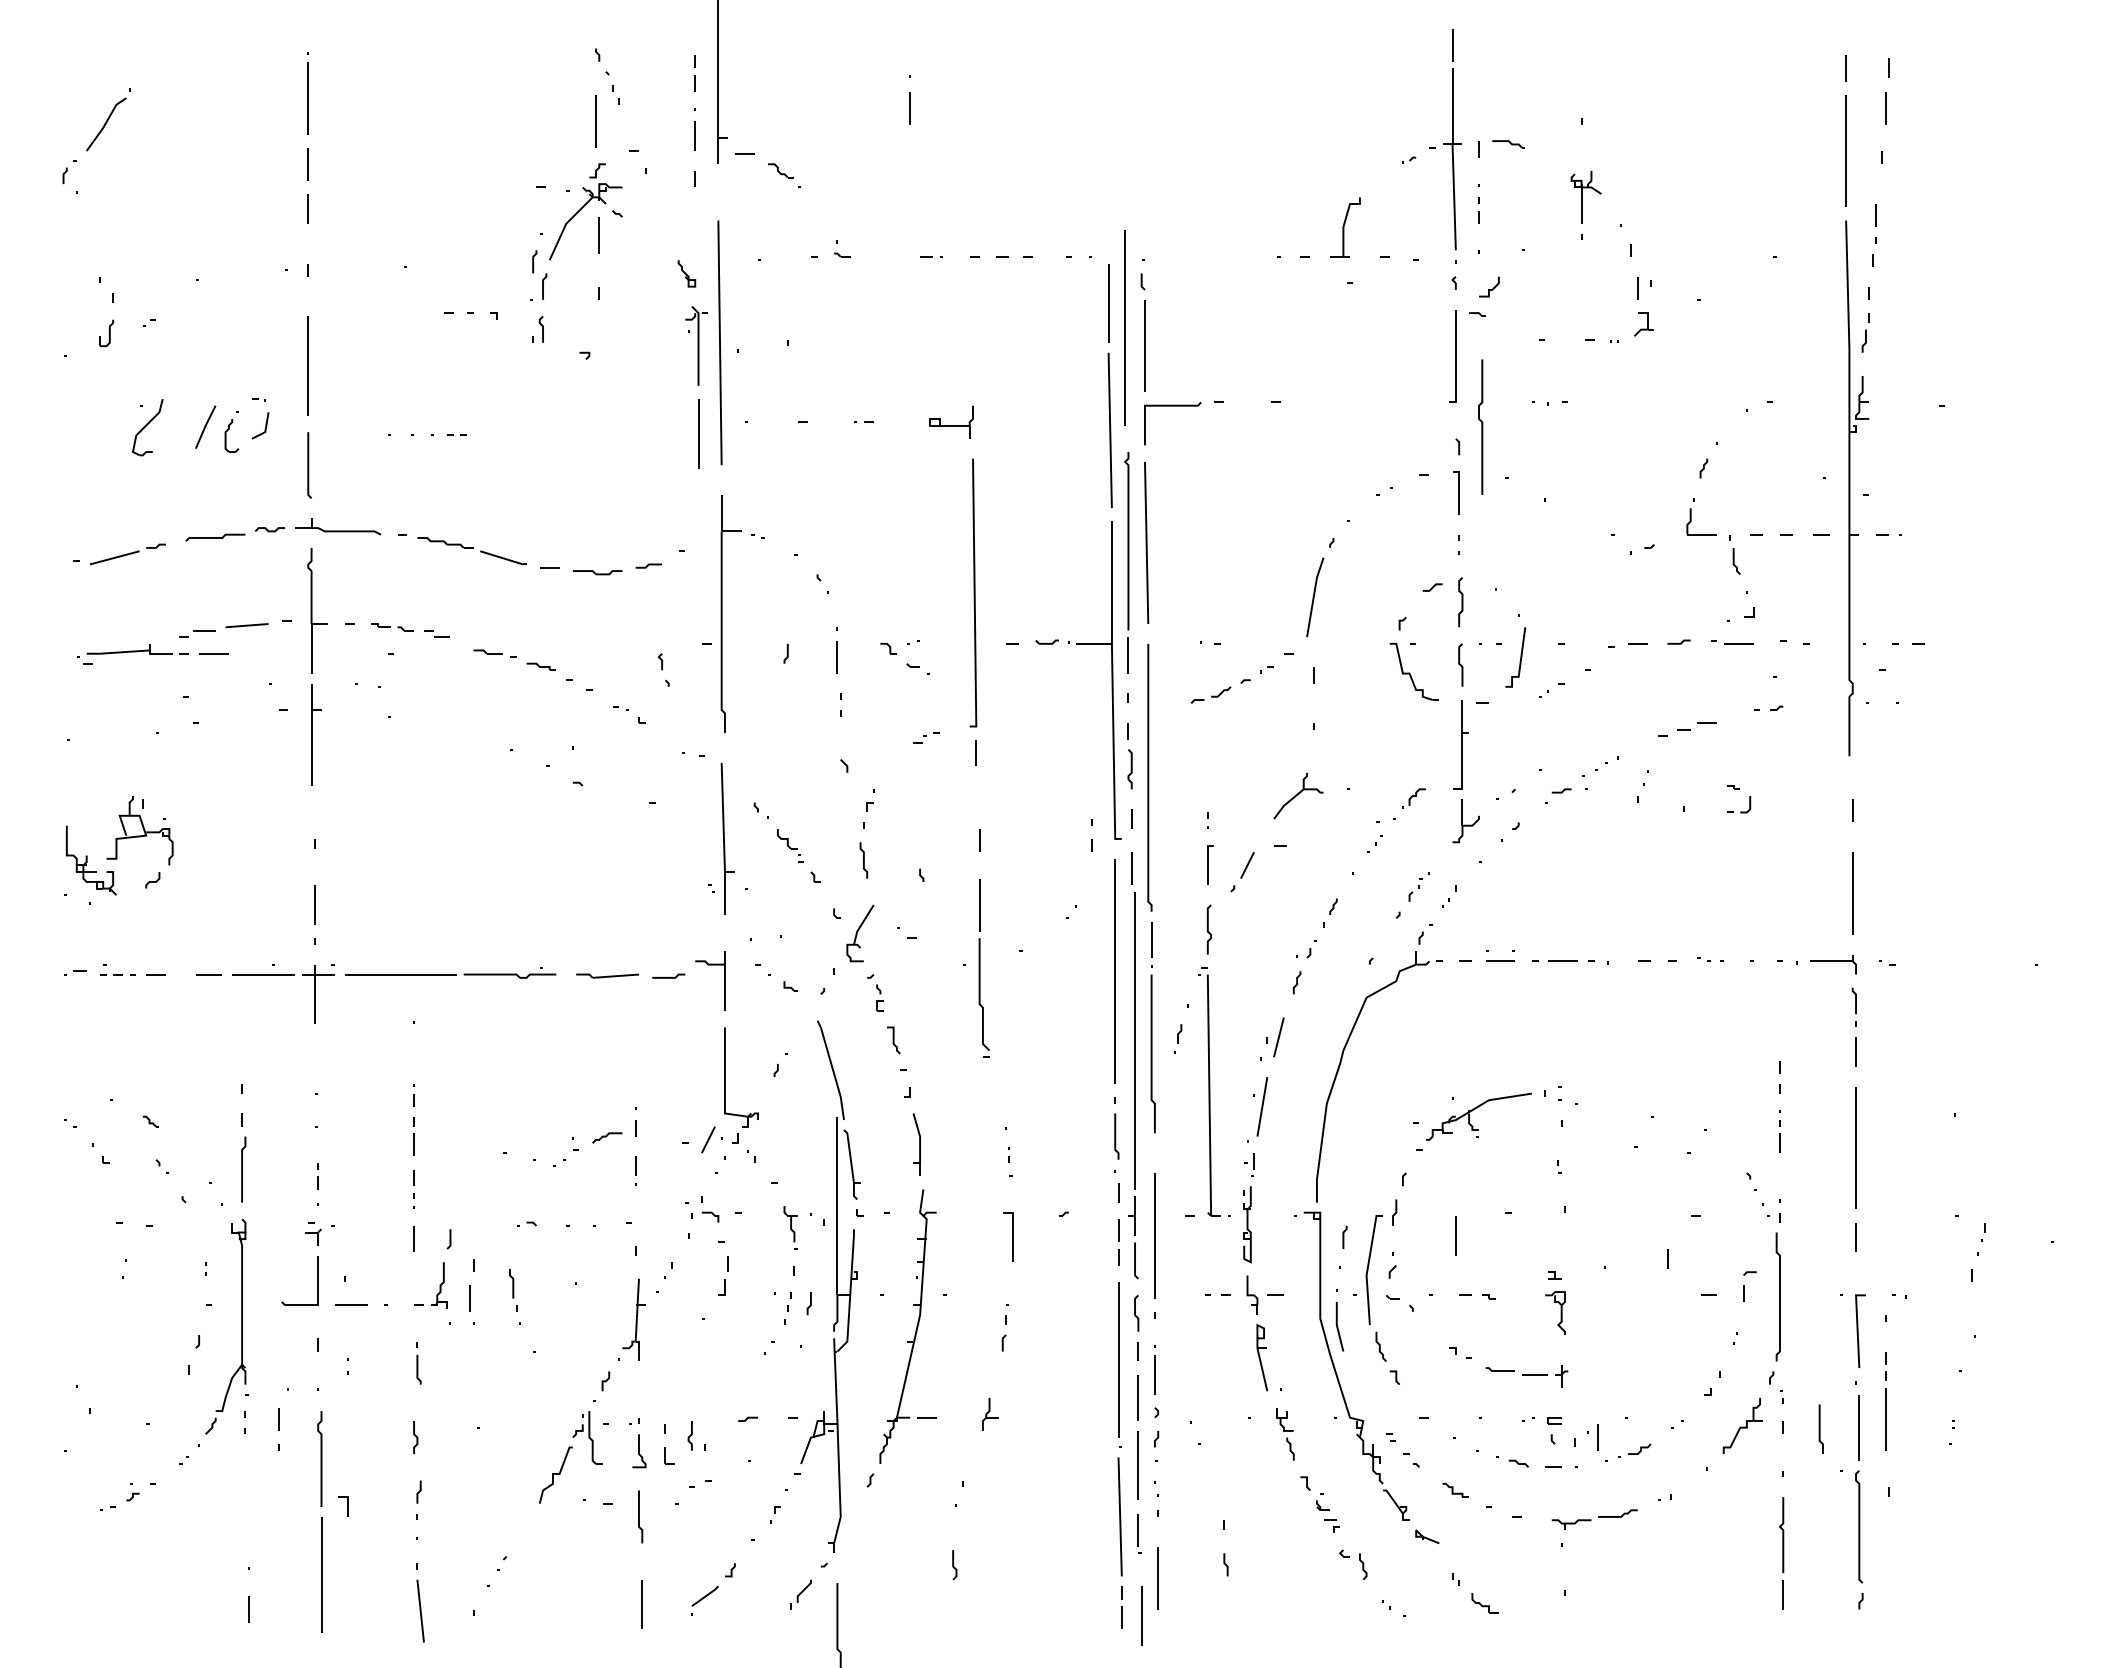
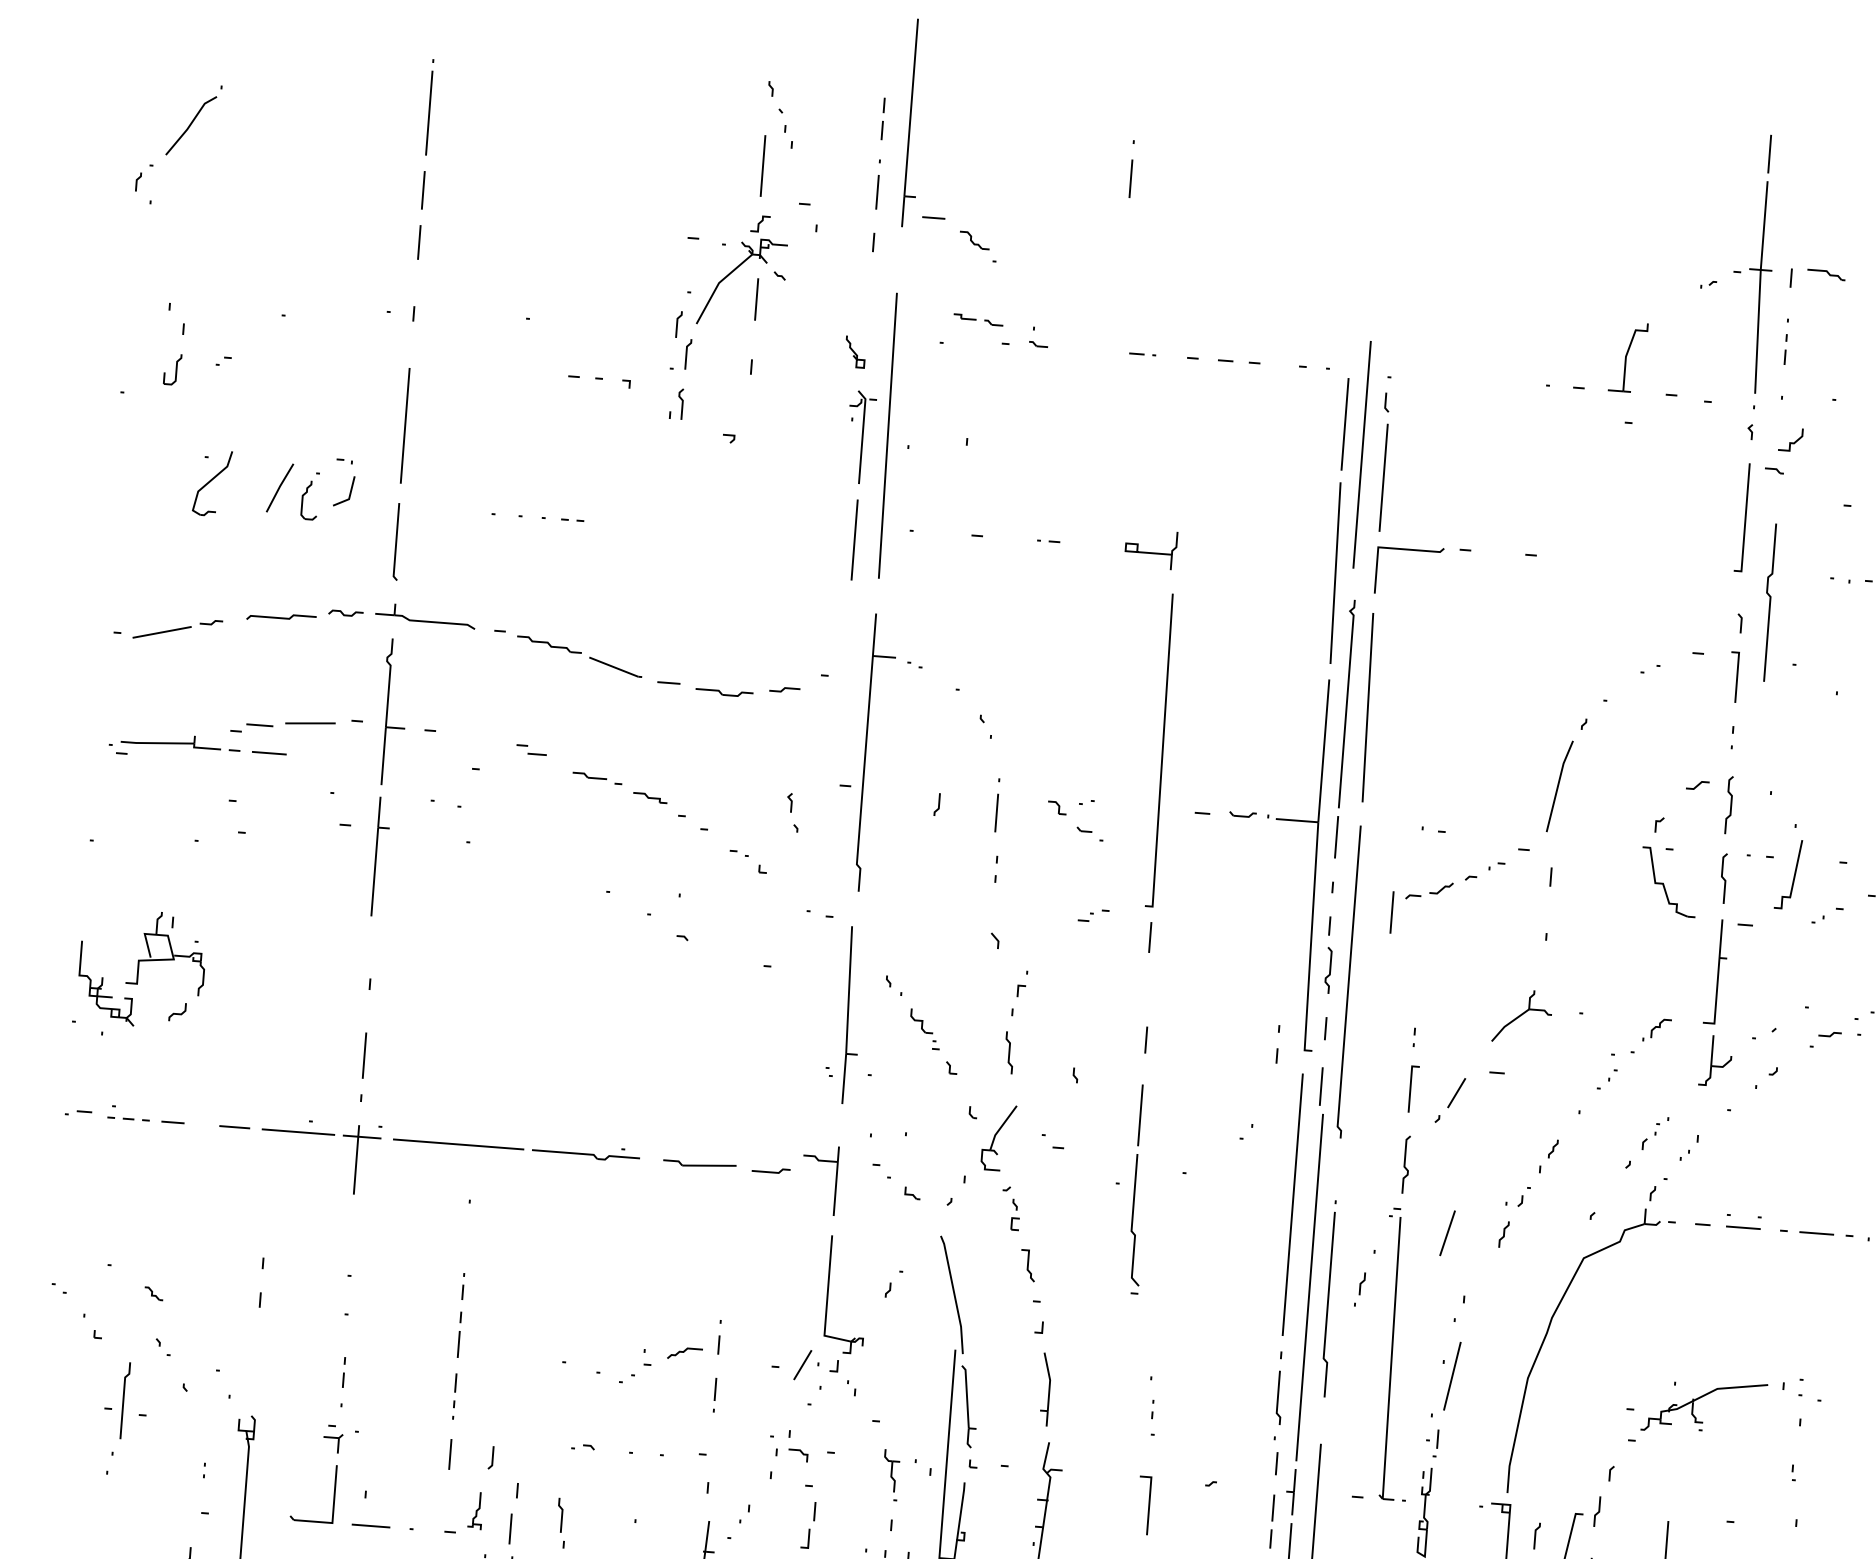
part: (392, 627) -> (978, 320), moved
line: (1151, 939) -> (1391, 912), moved
line: (1278, 1037) -> (1447, 1233), moved
line: (242, 1169) -> (123, 1400), moved
part: (439, 1285) -> (475, 1510), size x0.7

